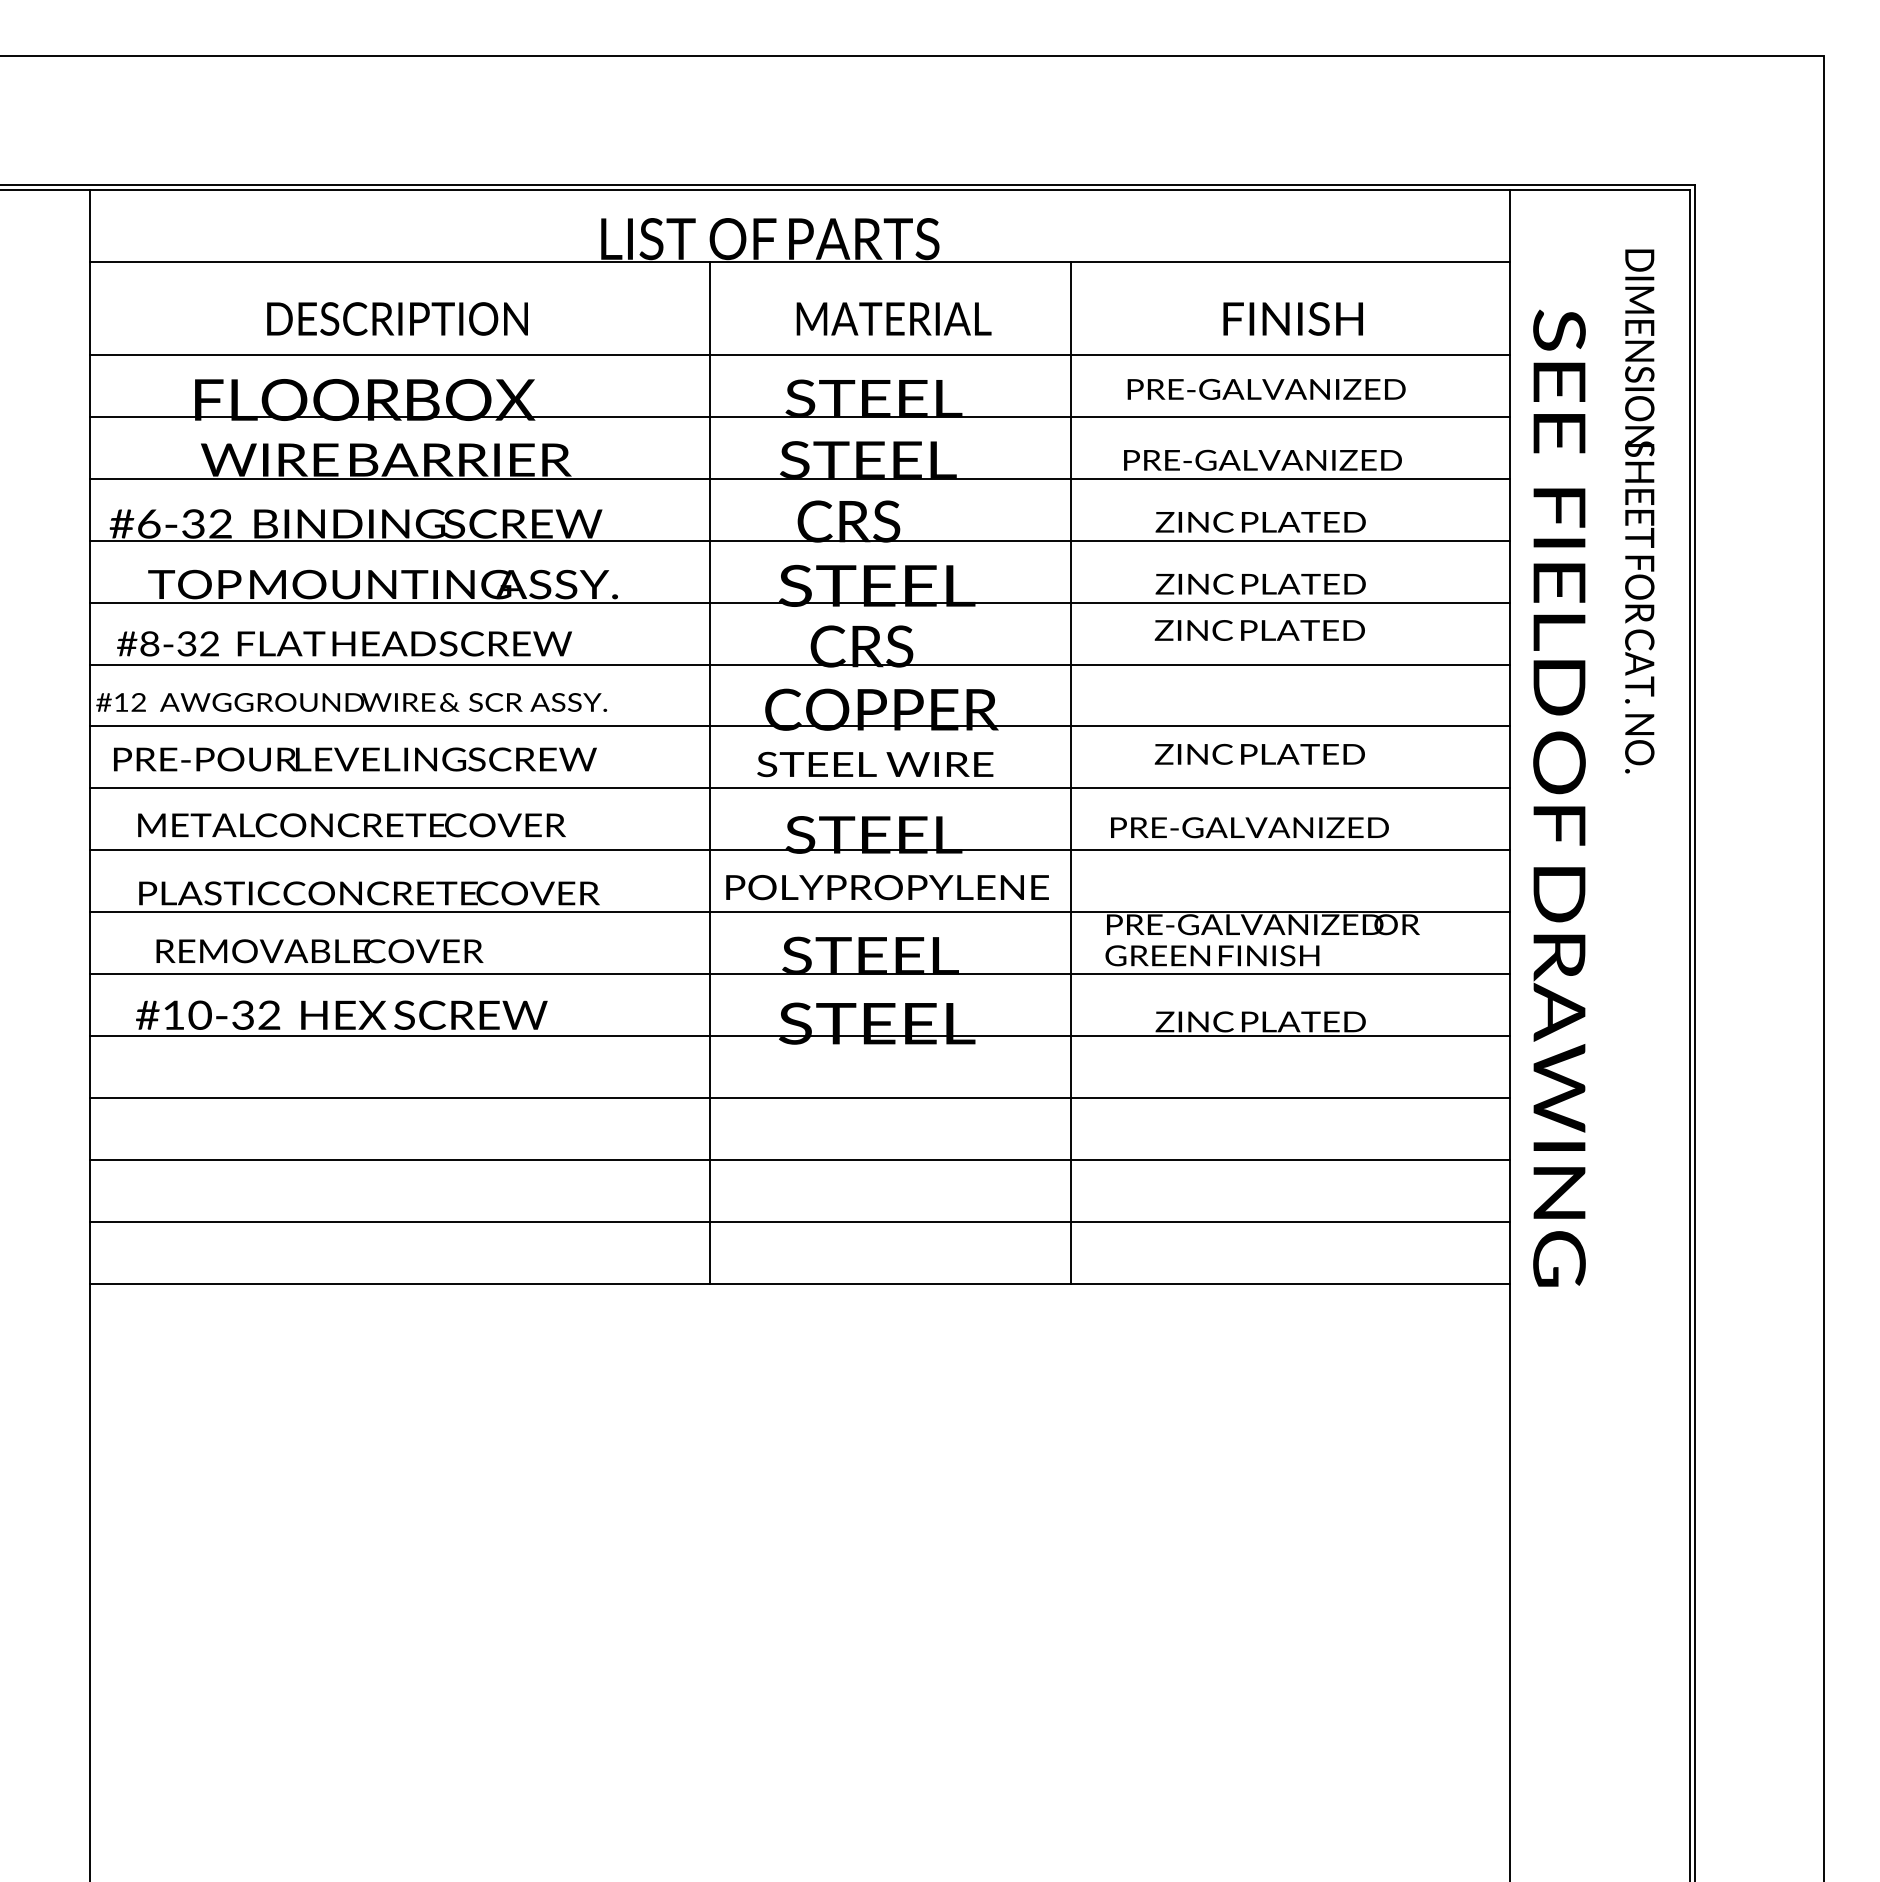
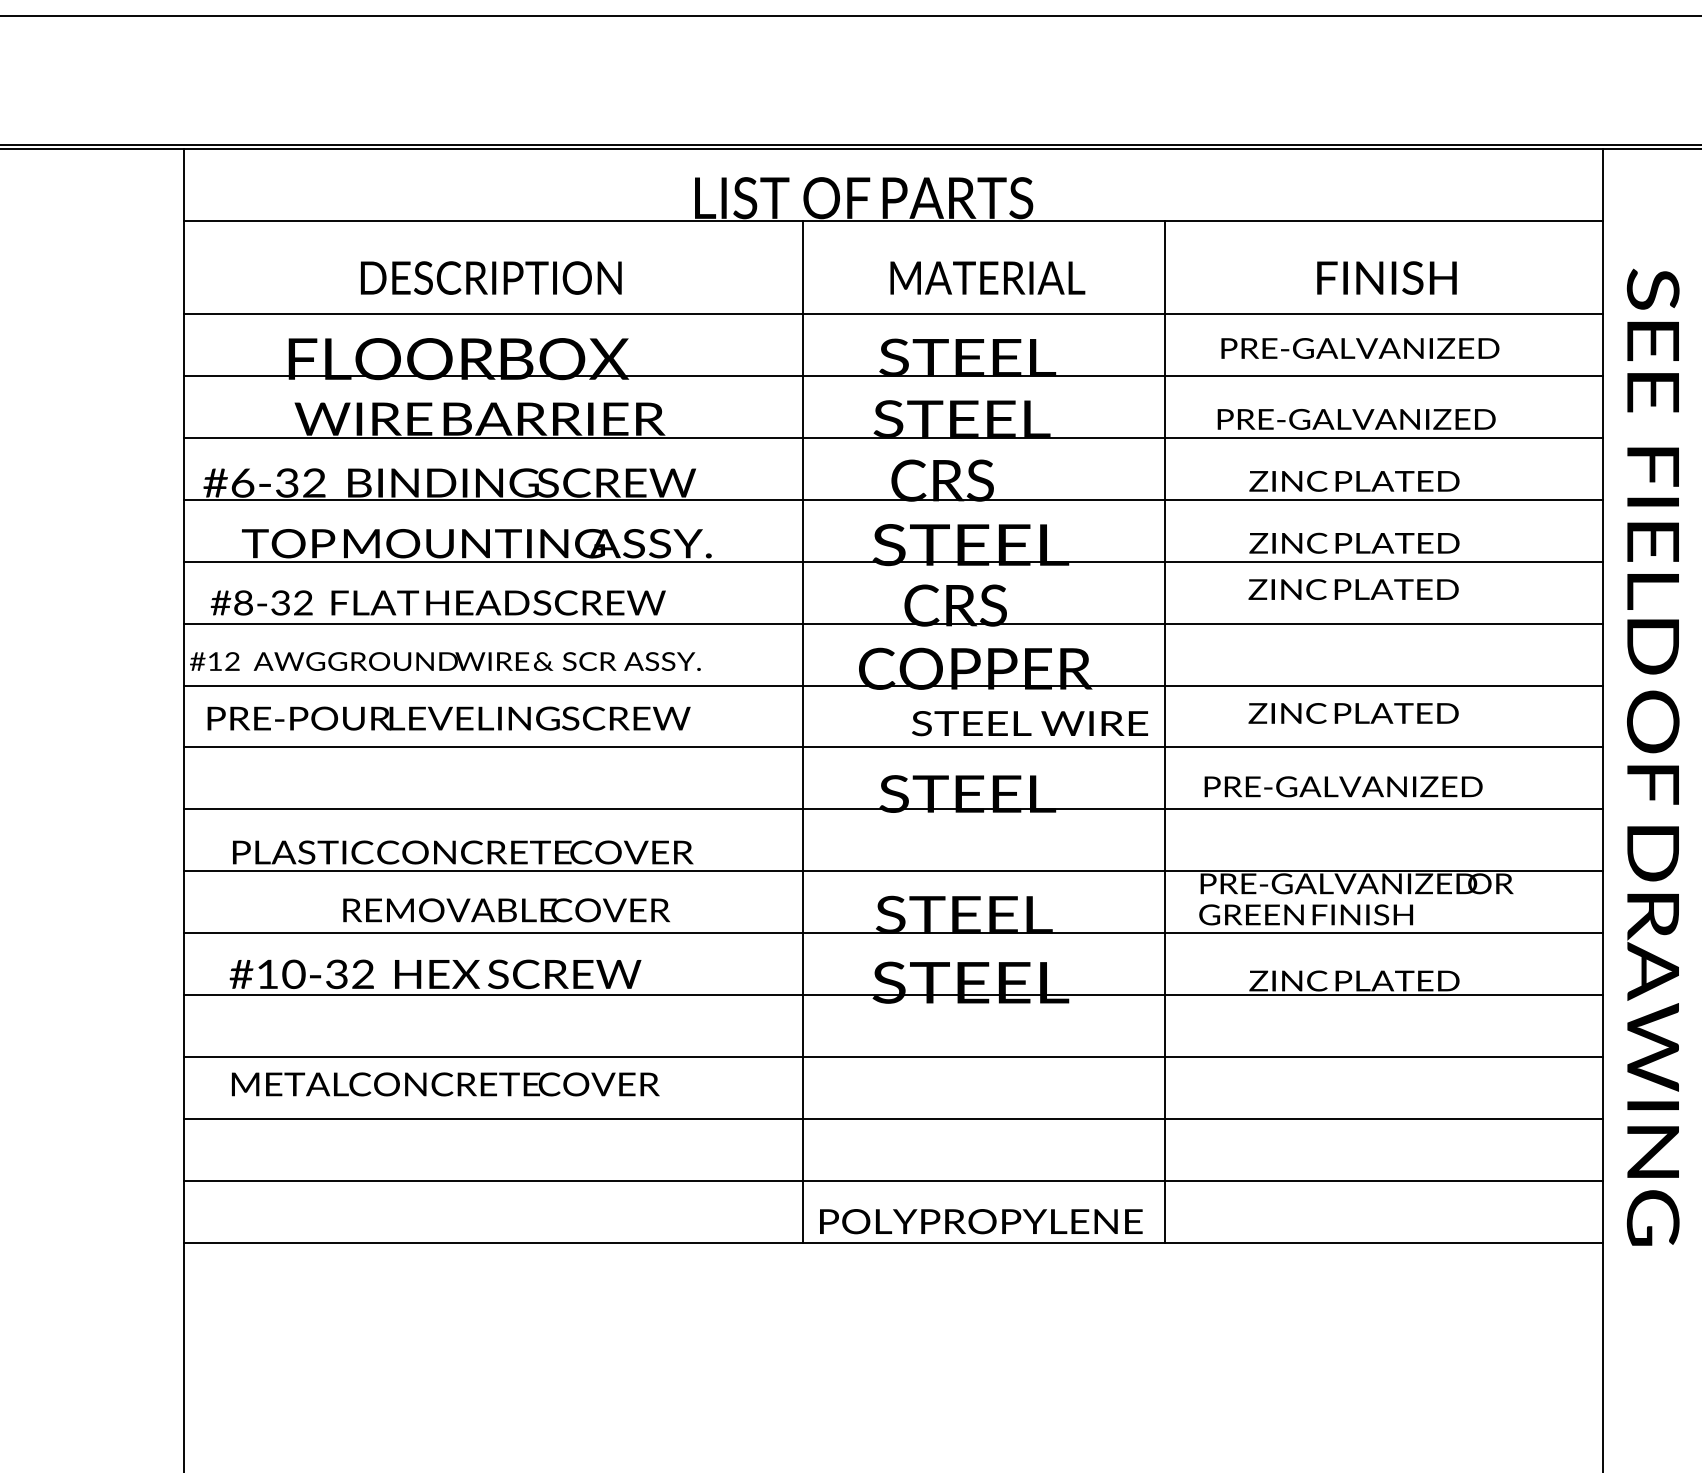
text: (875, 764) -> (1030, 723), moved
text: (351, 825) -> (445, 1084), moved
text: (887, 887) -> (981, 1221), moved
text: (319, 951) -> (506, 910), moved

